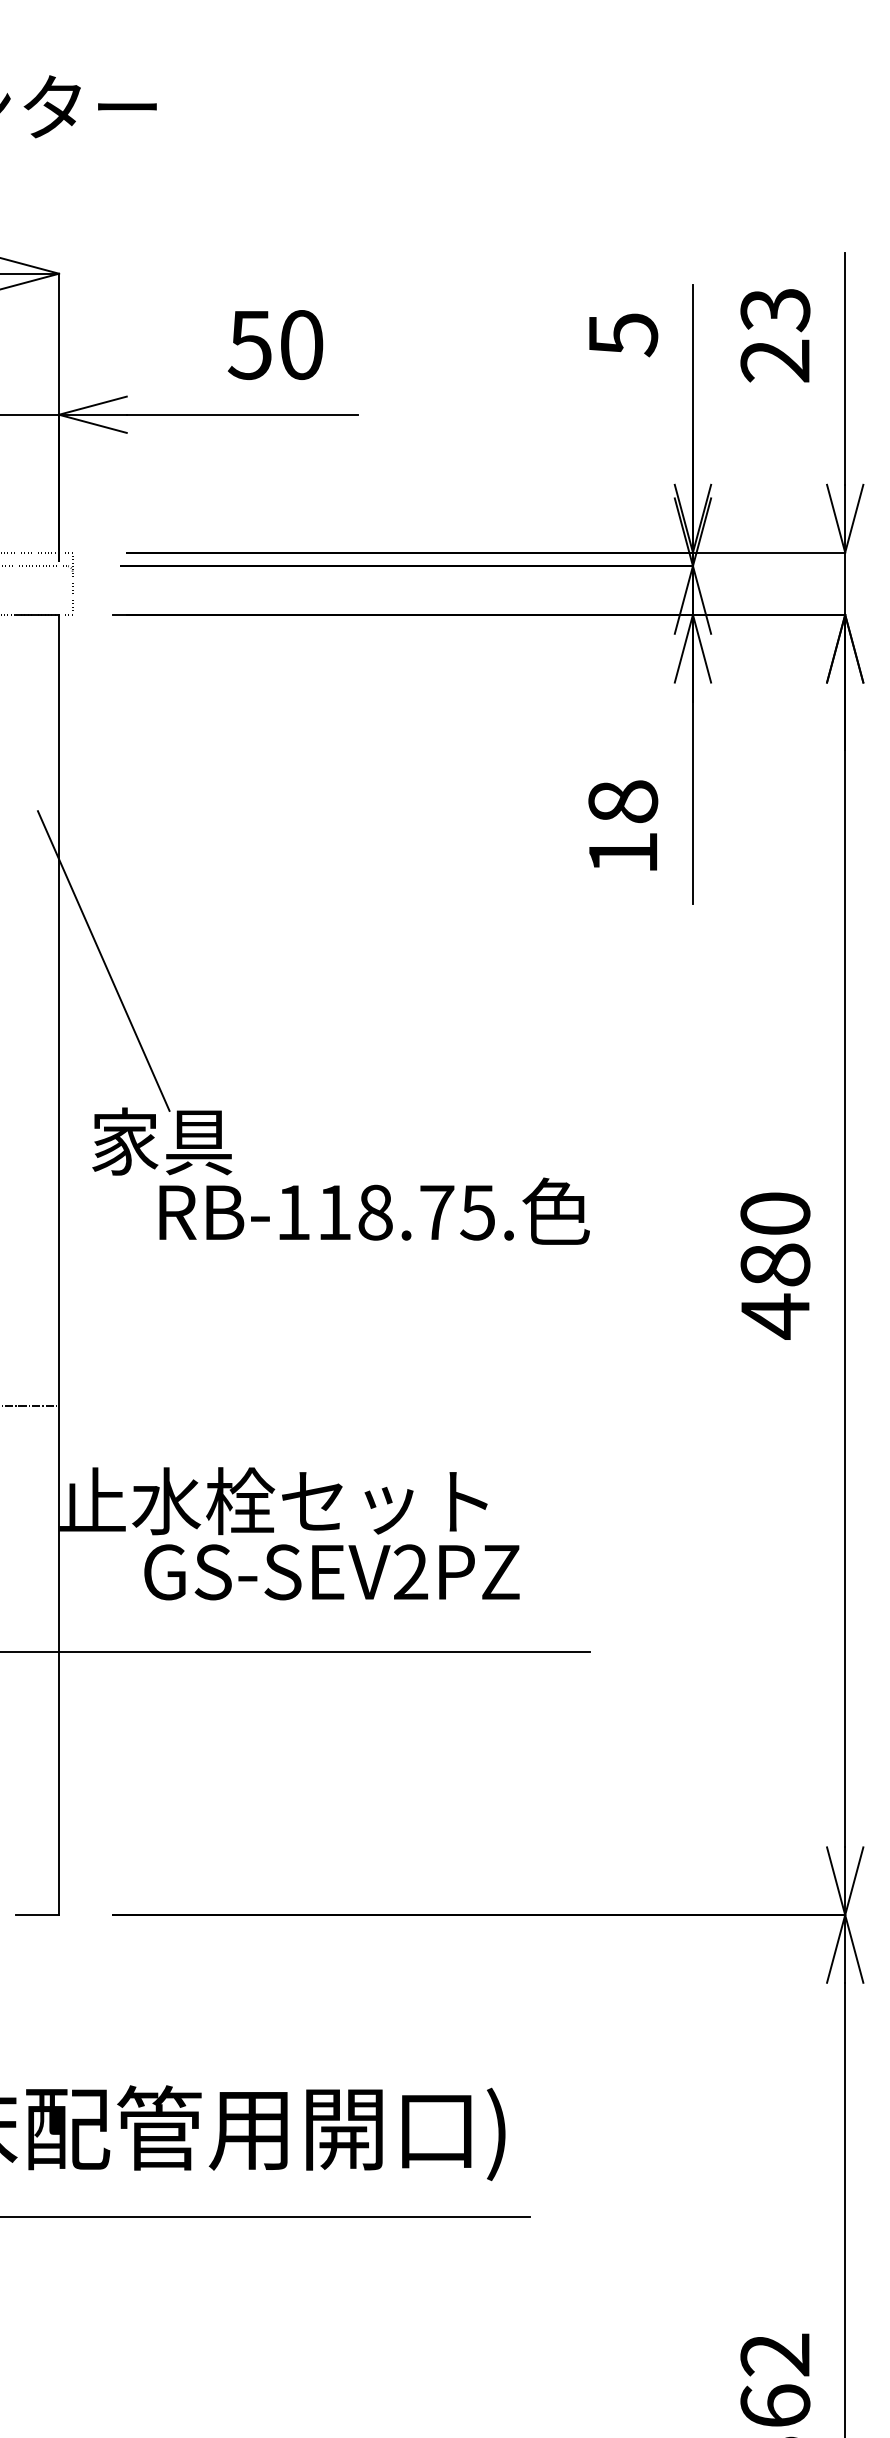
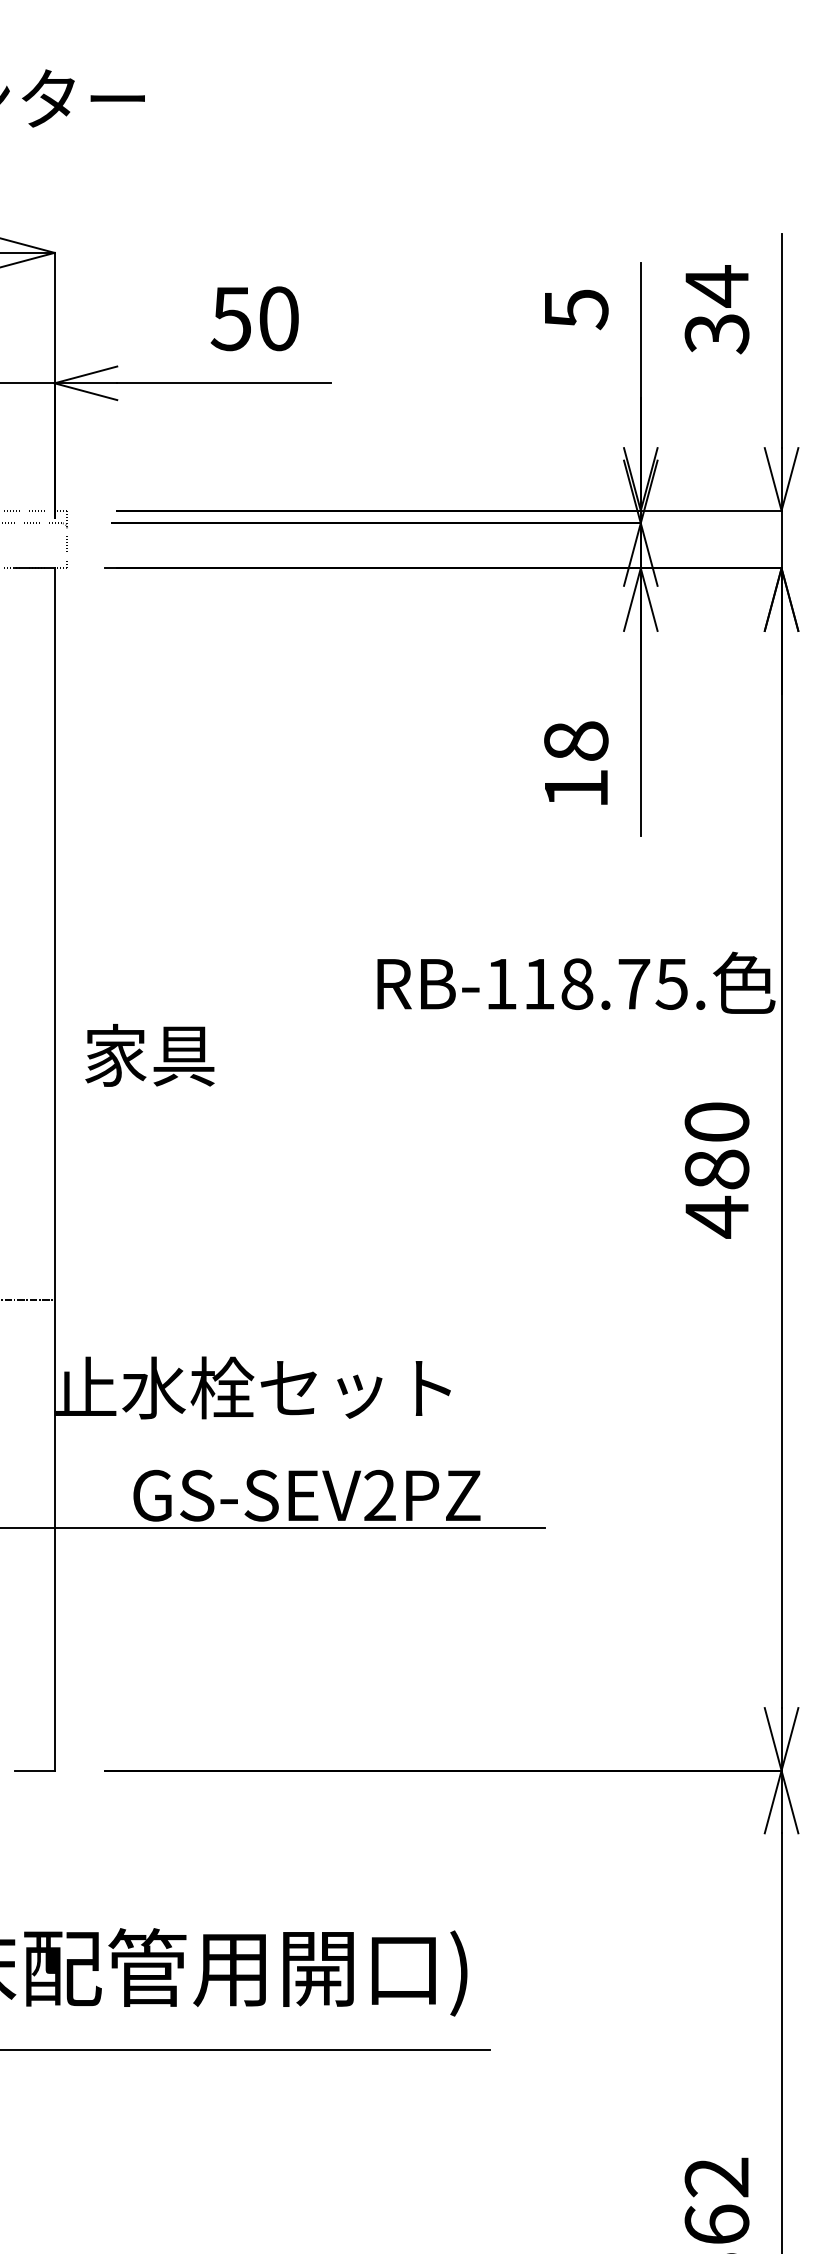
text: (774, 334) -> (716, 309), 23 -> 34
line: (103, 961) -> (95, 888), removed
text: (374, 1210) -> (576, 982), moved
text: (331, 1572) -> (306, 1495), moved

